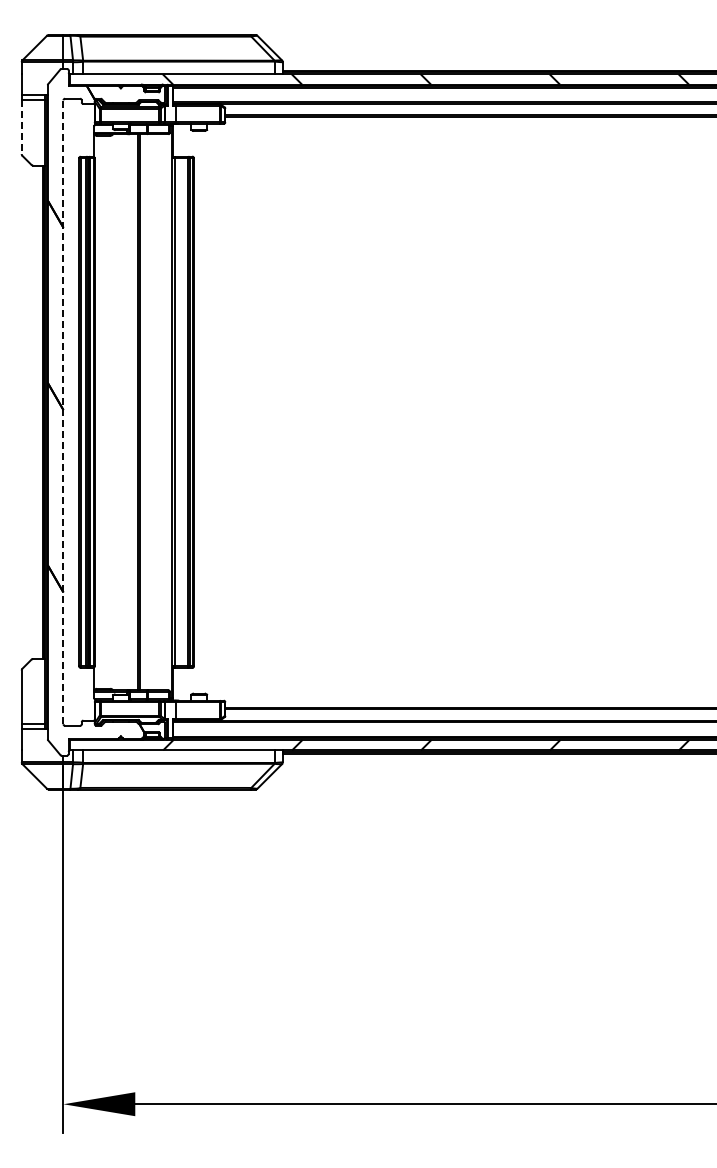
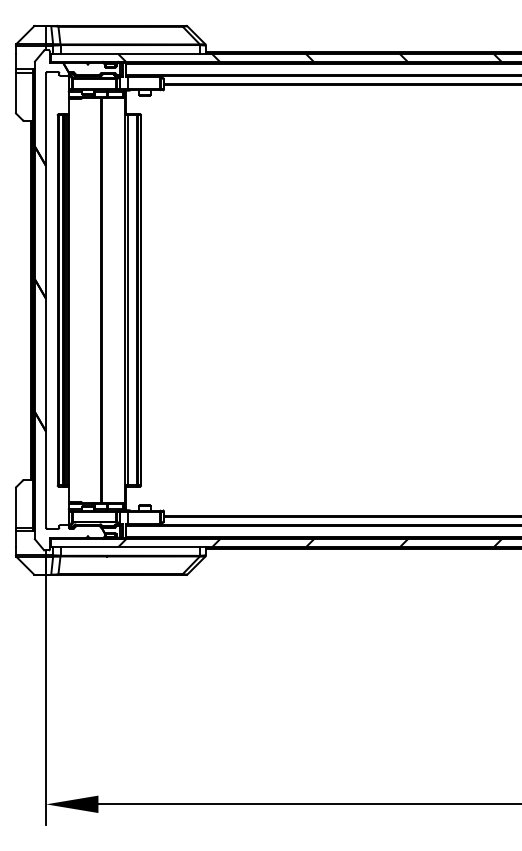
line: (21, 127) -> (15, 93), dashed -> solid
line: (63, 412) -> (46, 300), dashed -> solid

